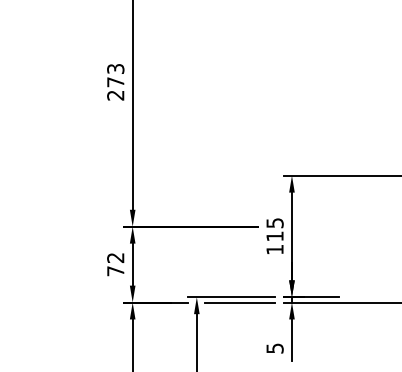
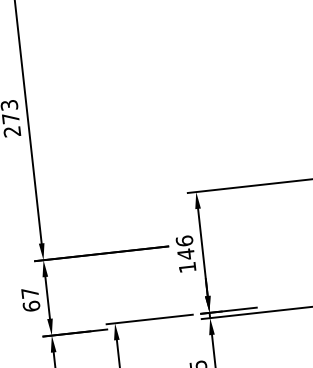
text: (274, 229) -> (184, 247), 115 -> 146
text: (115, 264) -> (30, 299), 72 -> 67
line: (240, 302) -> (158, 323), removed

